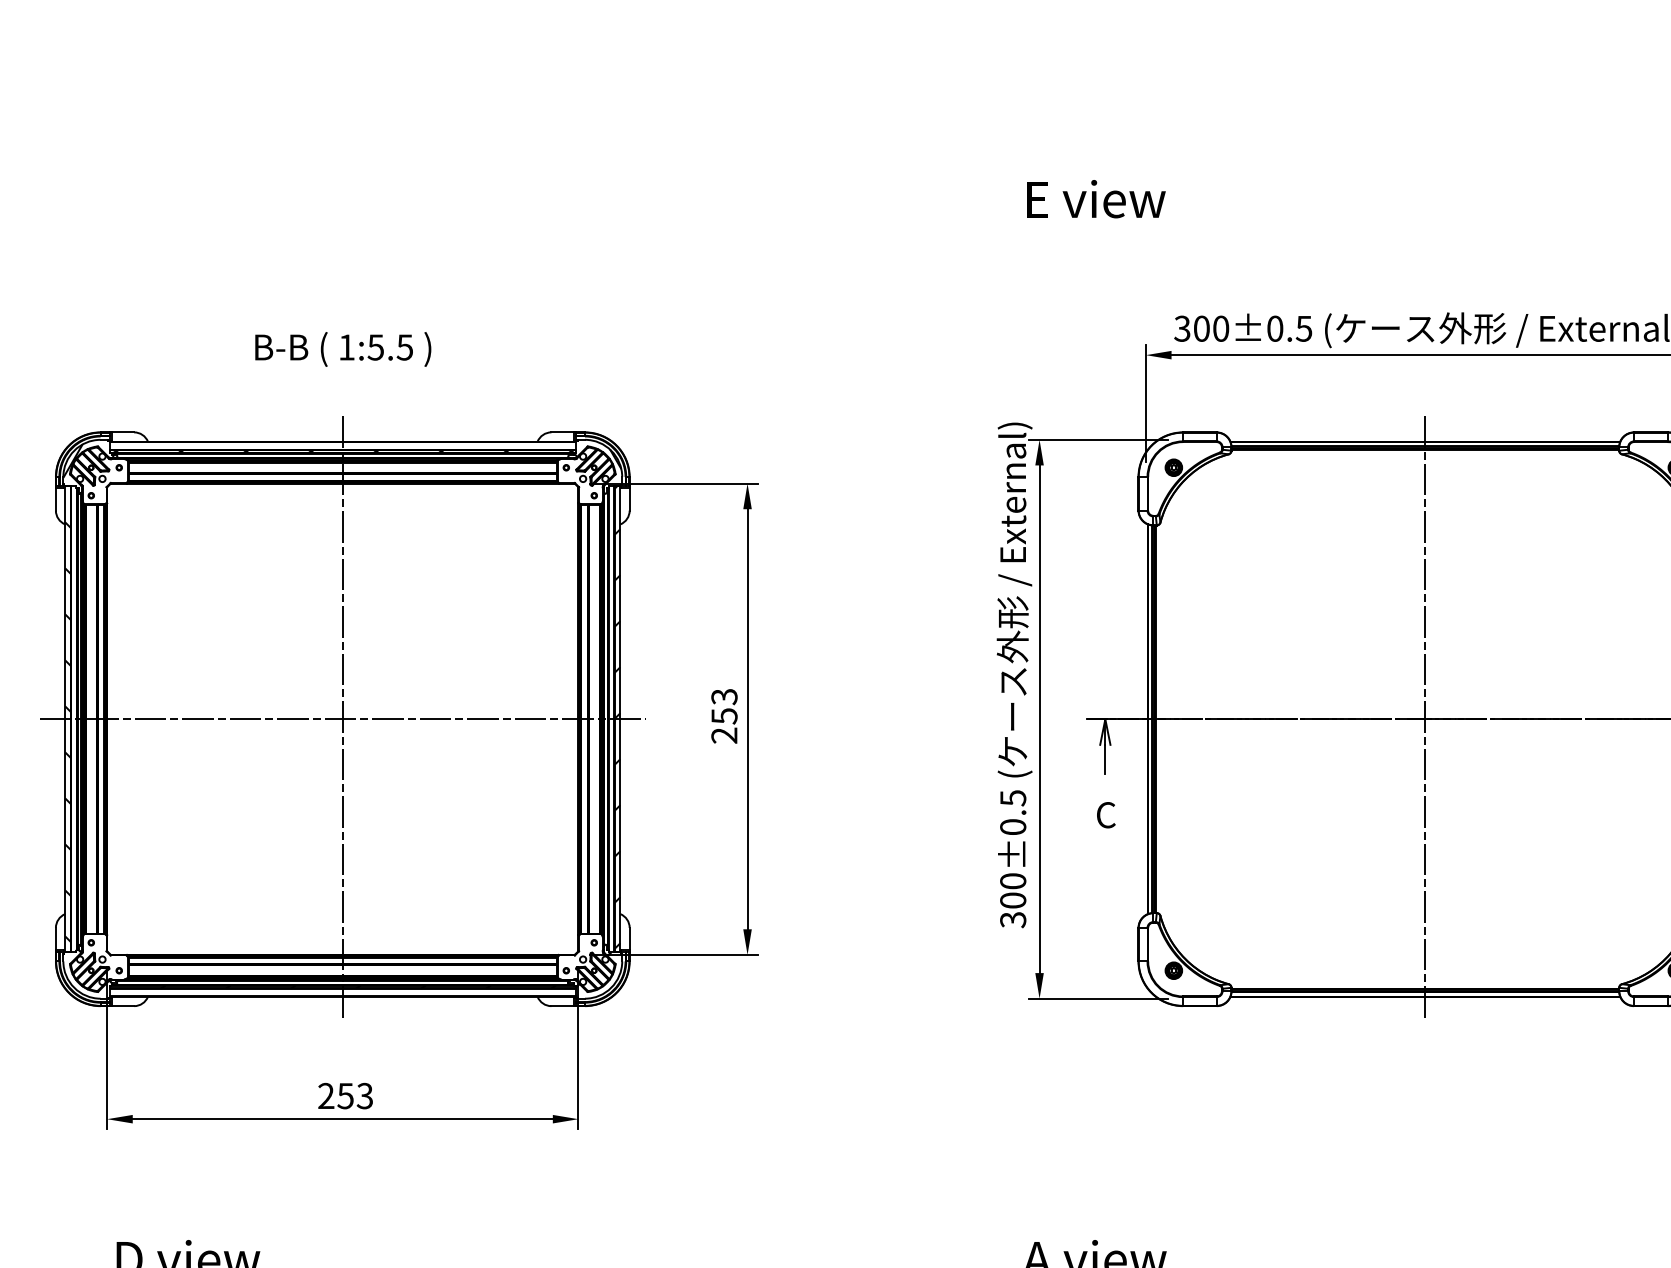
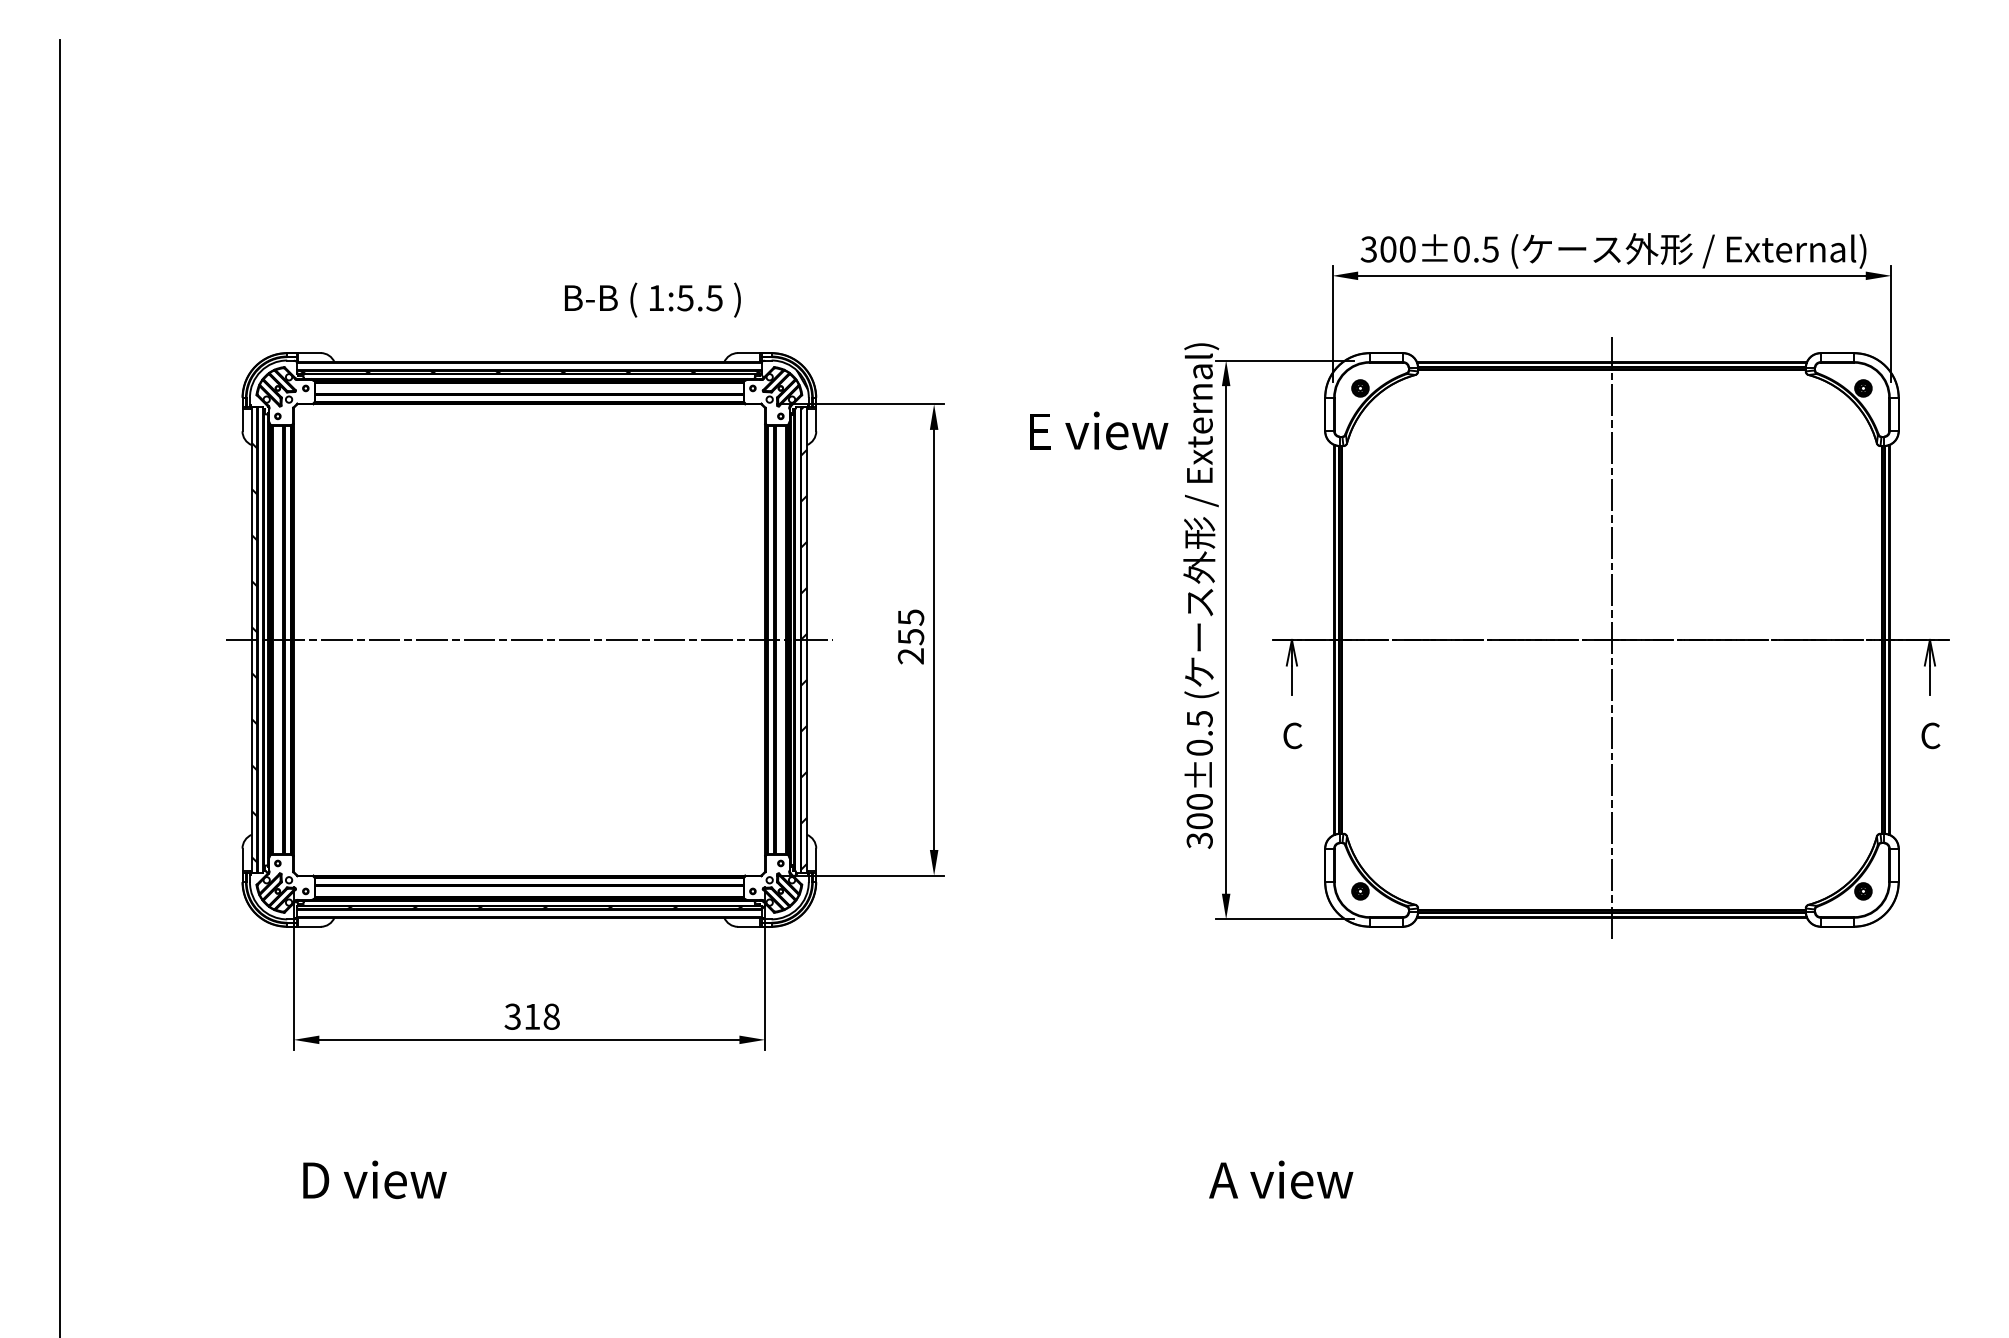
text: (1096, 198) -> (1099, 430), moved
text: (342, 348) -> (652, 299), moved
hatch: (87, 460) -> (274, 381), removed
text: (723, 696) -> (910, 617), 253 -> 255
line: (342, 718) -> (529, 639), removed
text: (344, 1095) -> (531, 1016), 253 -> 318

